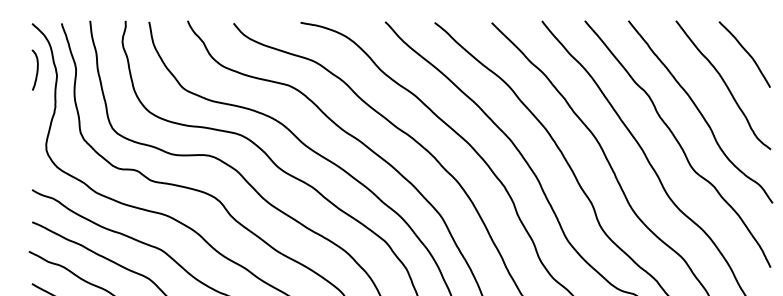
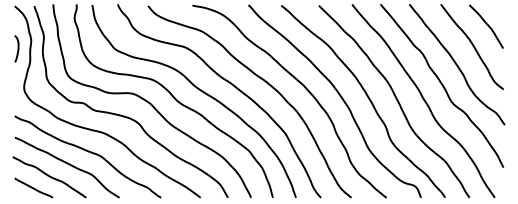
curve: (36, 69) -> (17, 48), moved

